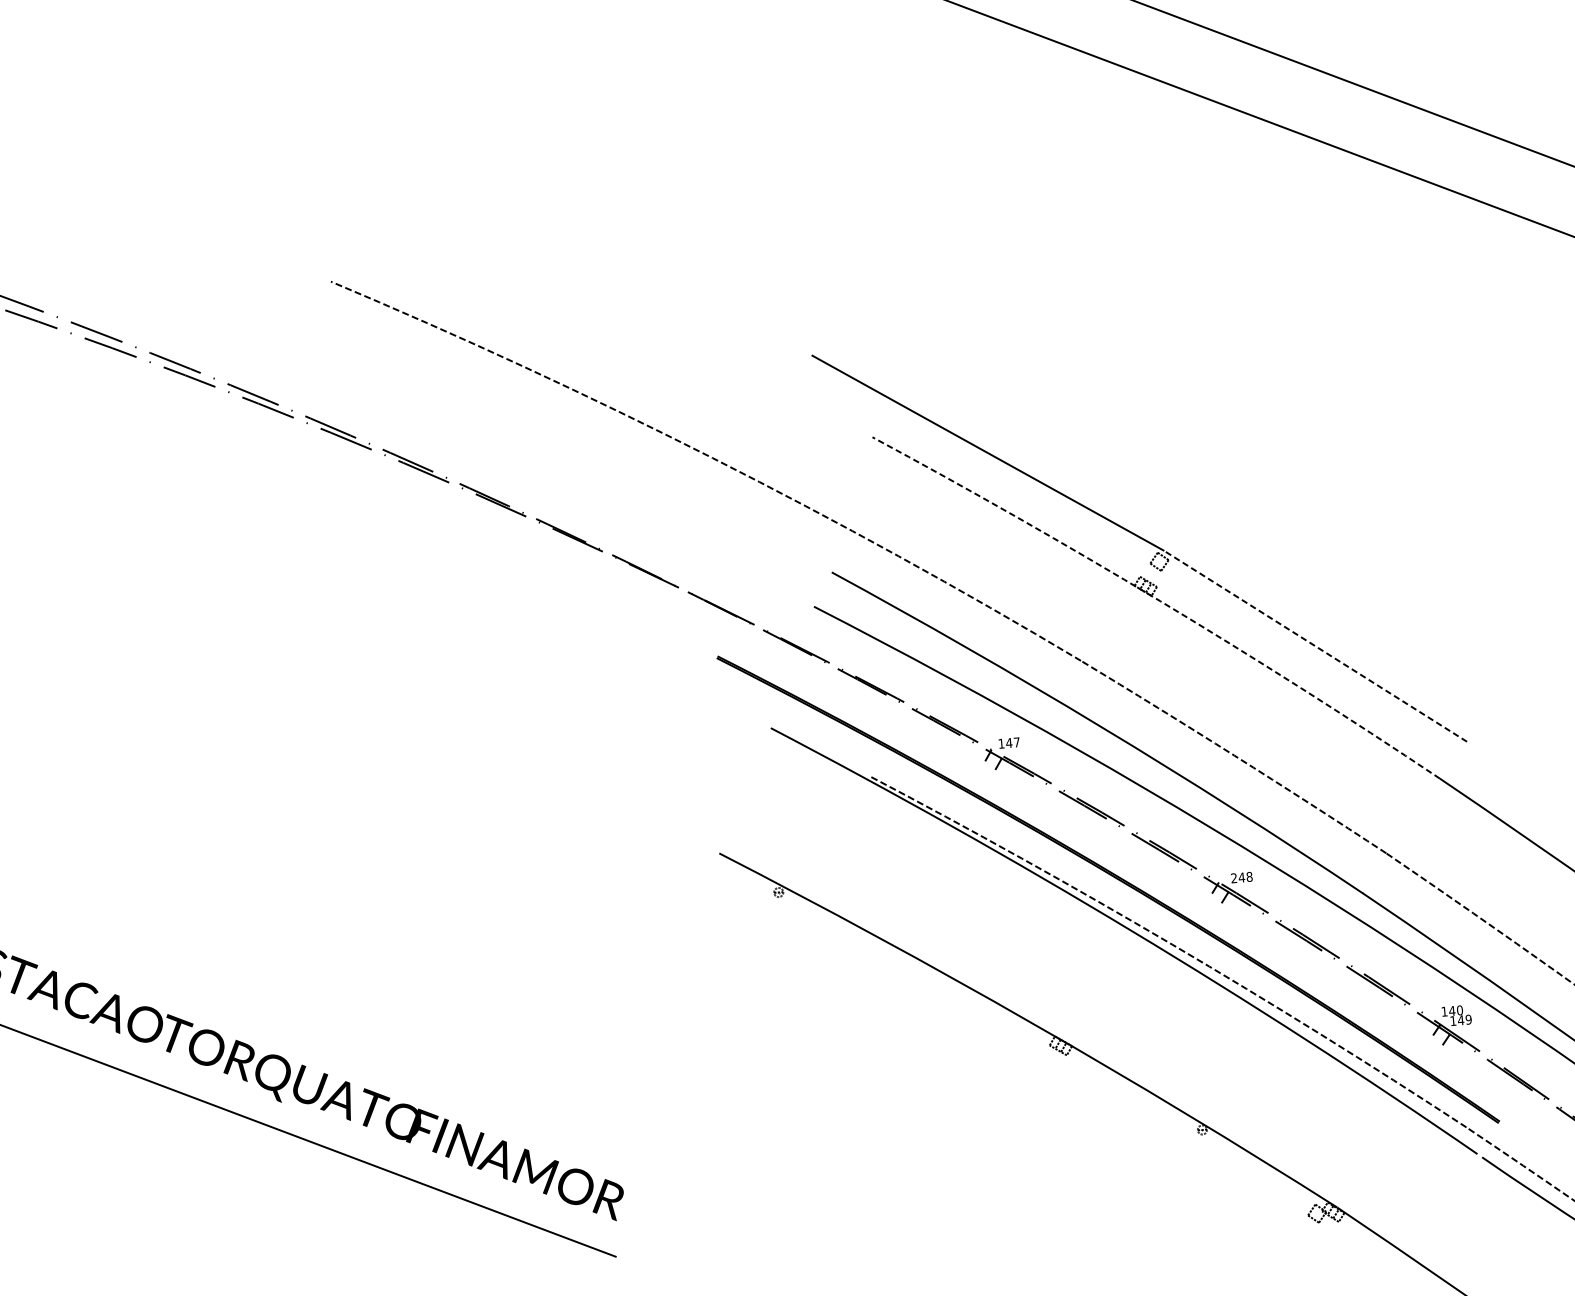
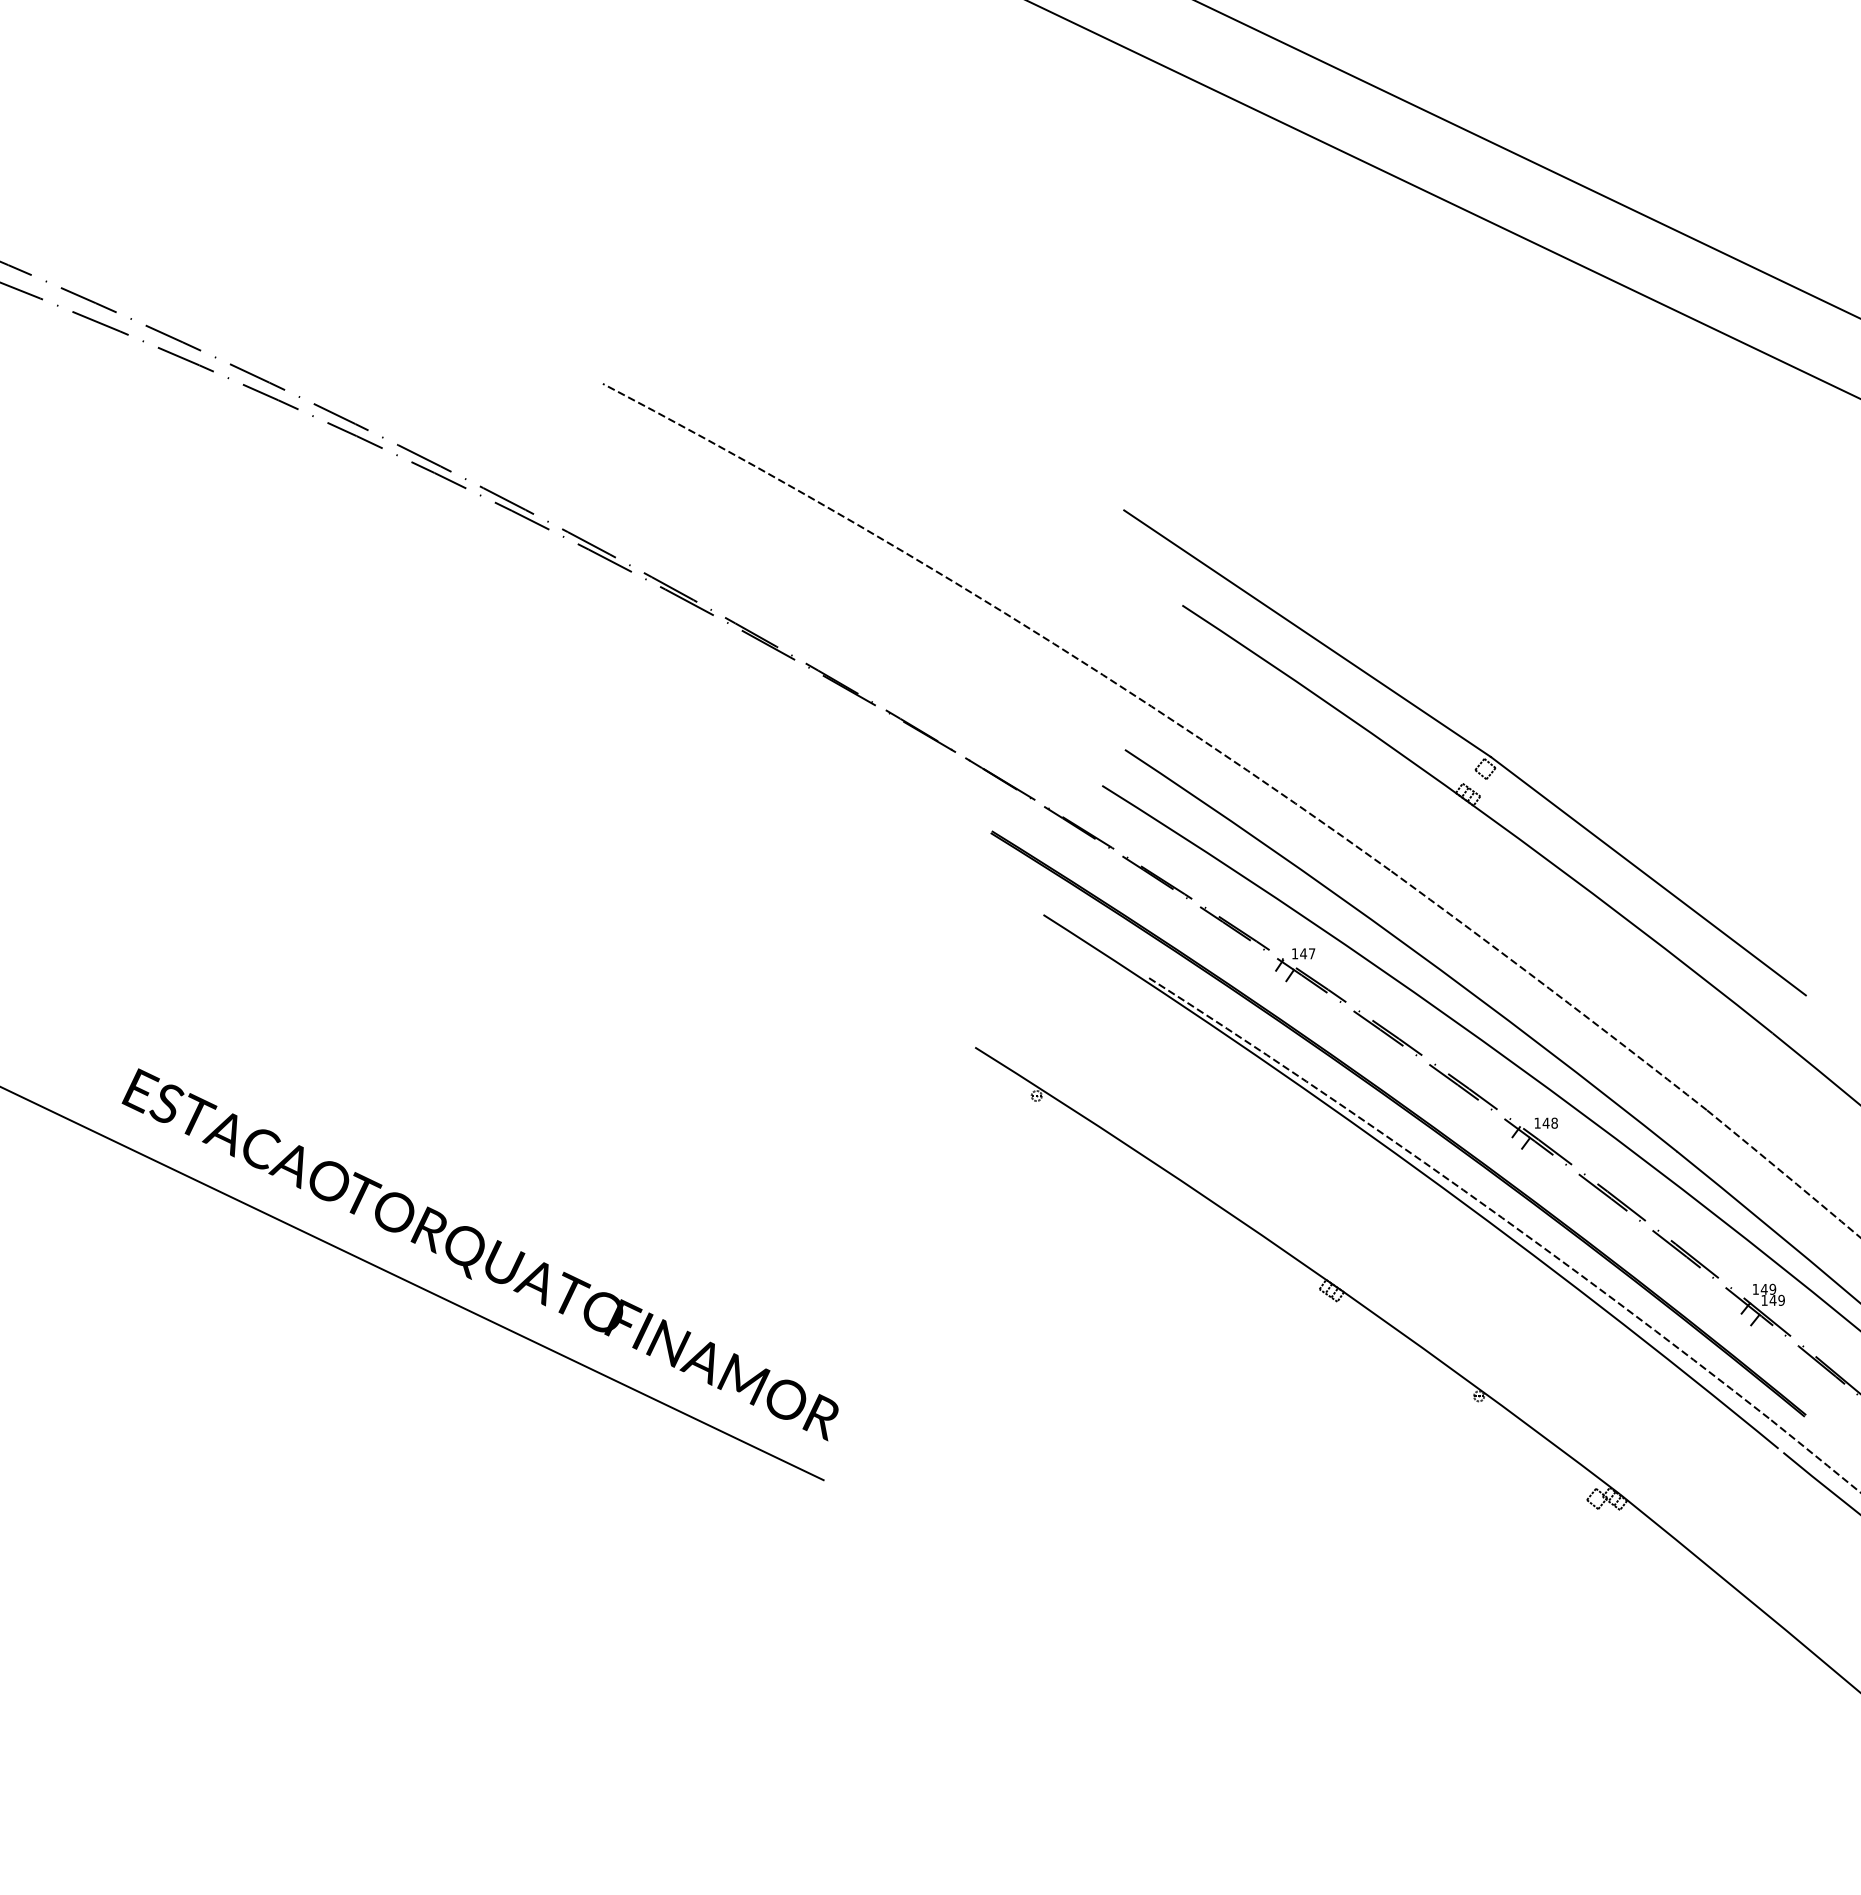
arc: (1160, 601) -> (1482, 812), dashed -> solid
line: (1315, 646) -> (1648, 876), dashed -> solid
text: (1234, 877) -> (1537, 1122), 248 -> 148
text: (1459, 1010) -> (1772, 1289), 140 -> 149

